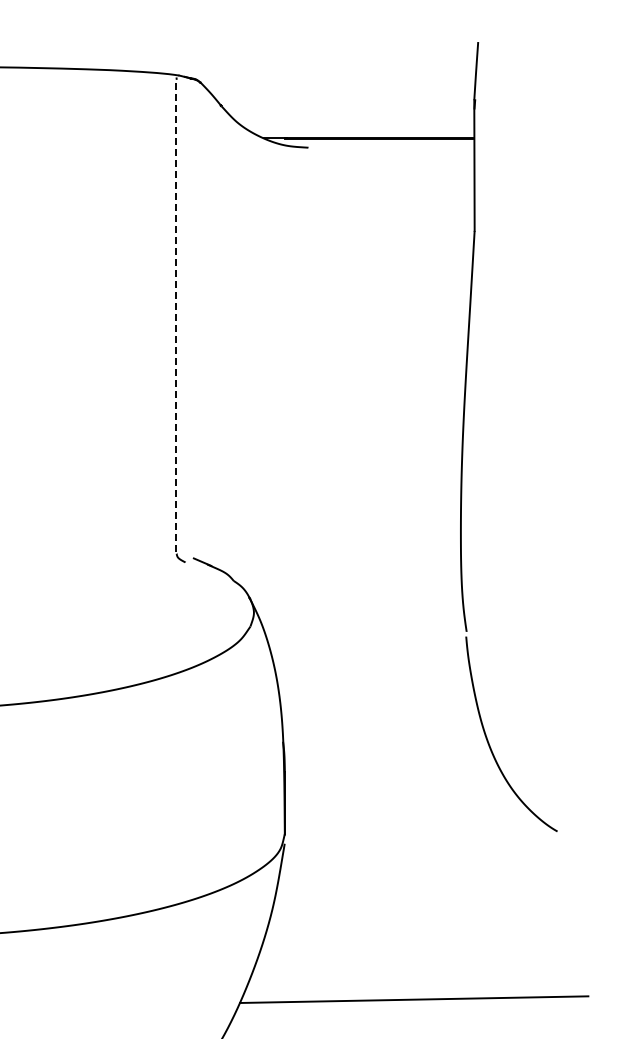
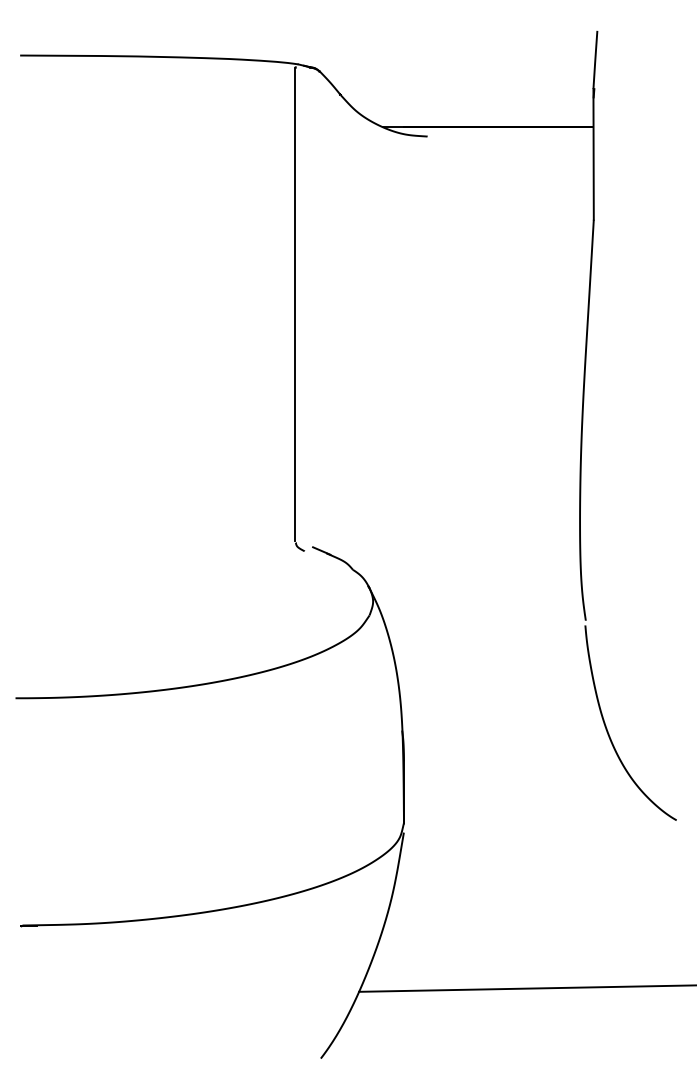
line: (175, 315) -> (294, 304), dashed -> solid

